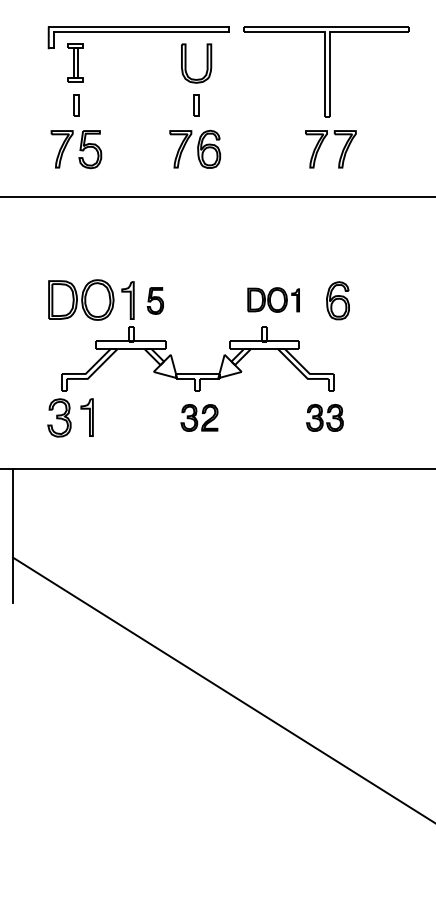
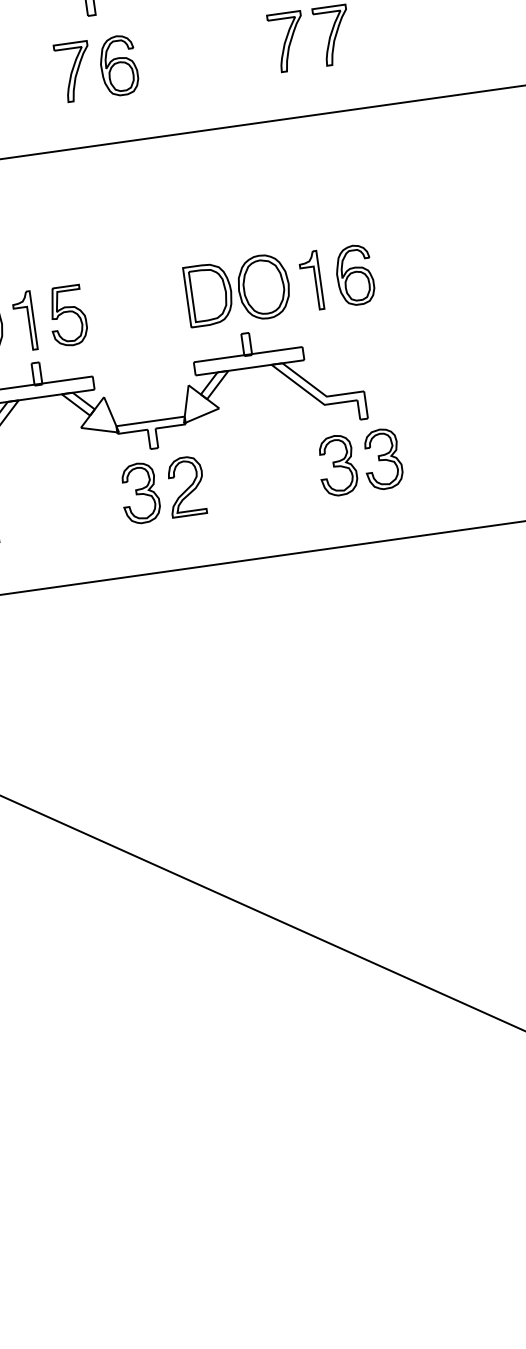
part: (273, 299) -> (253, 287), size x1.67
part: (155, 300) -> (67, 315), size x1.43
part: (199, 417) -> (162, 489), size x1.43
part: (324, 417) -> (359, 461), size x1.43

